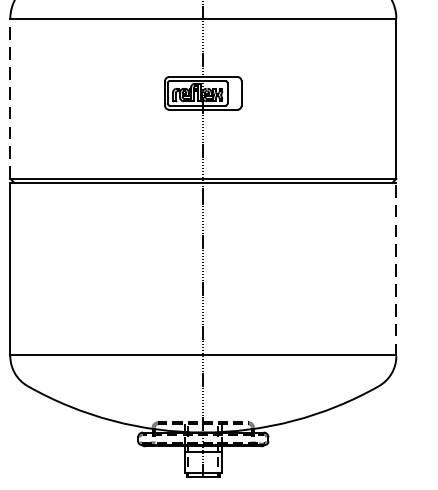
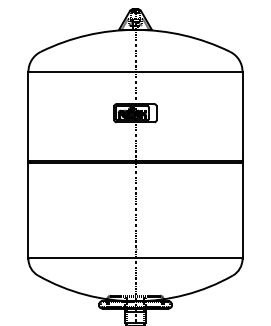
line: (10, 97) -> (28, 115), dashed -> solid
line: (396, 268) -> (242, 210), dashed -> solid

